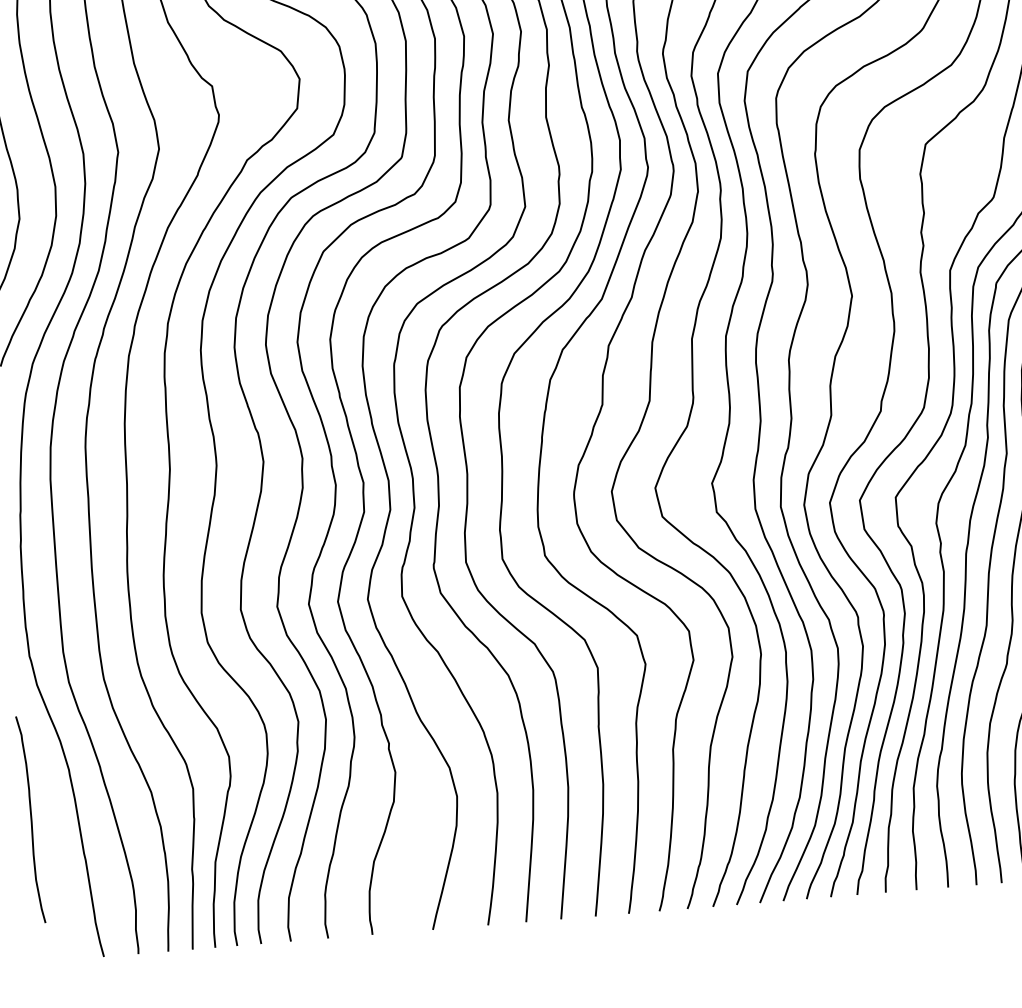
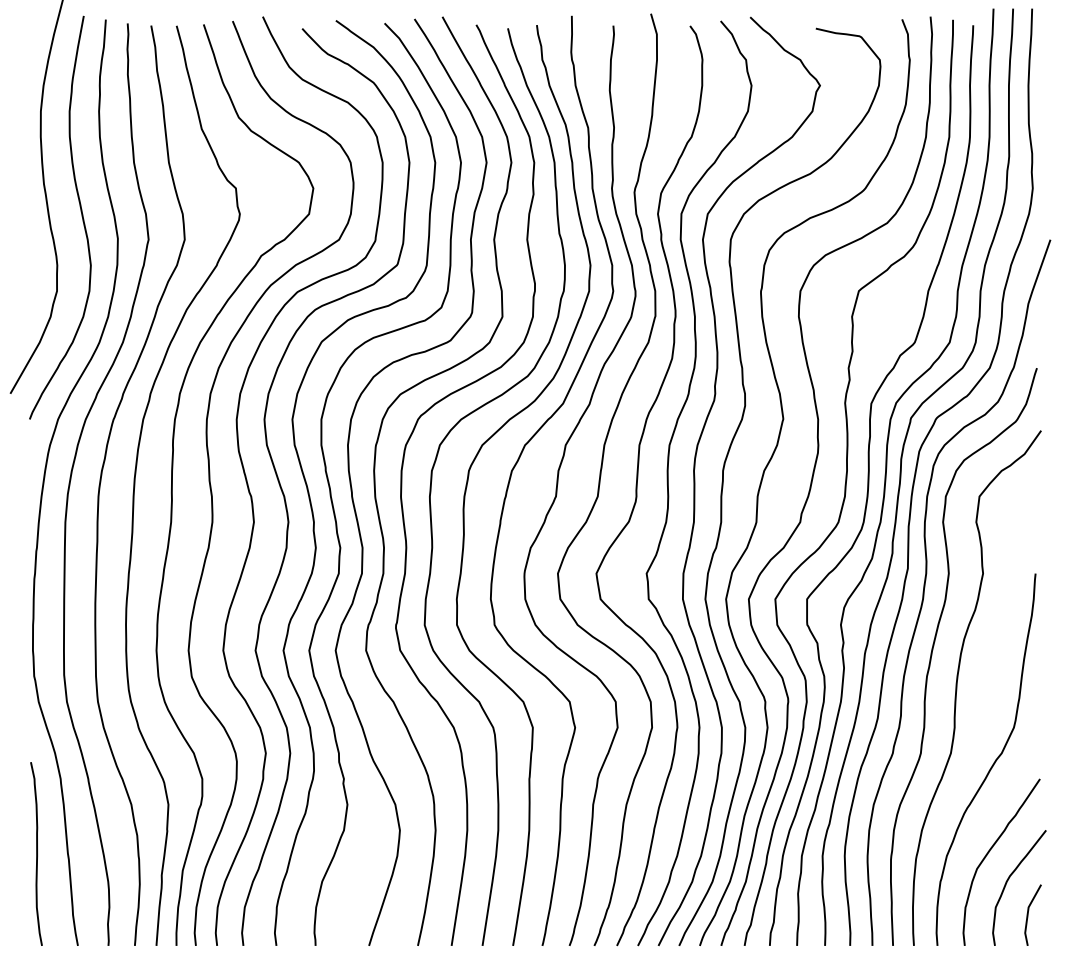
curve: (30, 819) -> (36, 853), moved

